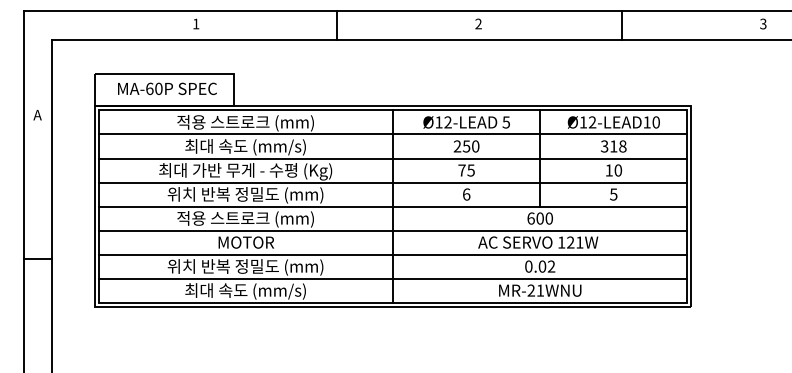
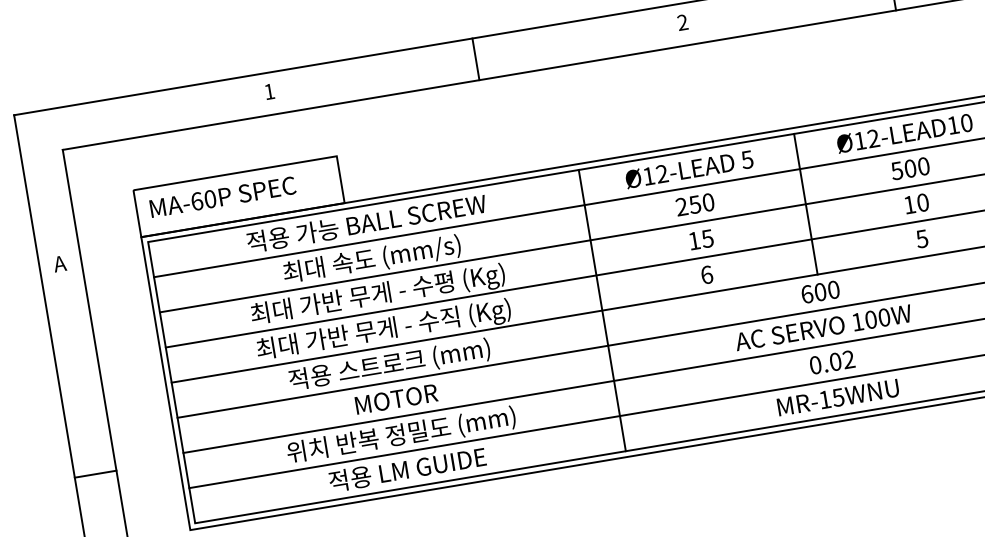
text: (167, 88) -> (222, 196), moved
text: (245, 123) -> (366, 225), 적용 스트로크 (mm) -> 적용 가능 BALL SCREW
text: (613, 146) -> (910, 168), 318 -> 500
text: (461, 170) -> (693, 241), 75 -> 15
text: (245, 195) -> (383, 330), 위치 반복 정밀도 (mm) -> 최대 가반 무게 - 수직 (Kg)
text: (575, 242) -> (878, 318), 121W -> 100W
text: (535, 290) -> (831, 398), MR-21WNU -> MR-15WNU
text: (245, 291) -> (407, 470), 최대 속도 (mm/s) -> 적용 LM GUIDE

